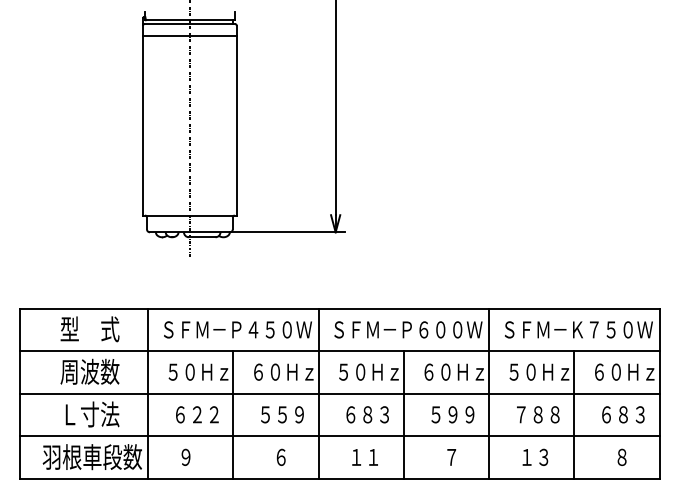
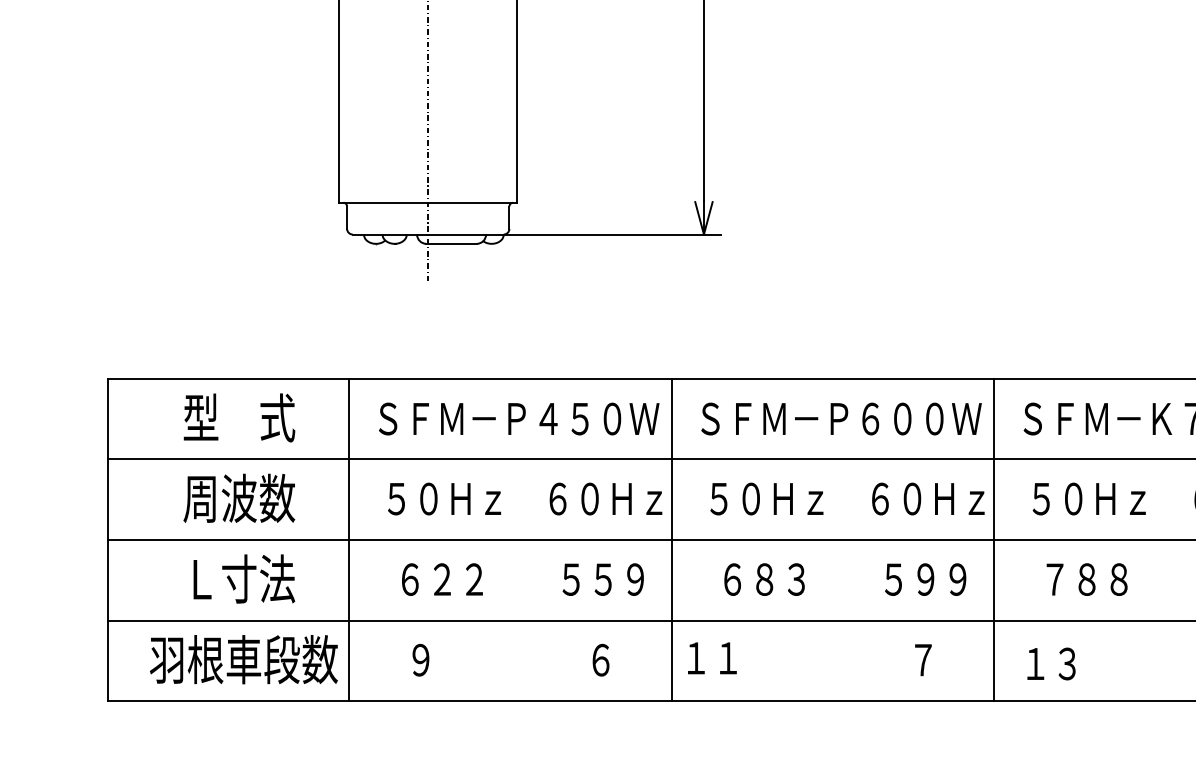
line: (233, 415) -> (510, 580), removed
line: (403, 415) -> (832, 580), removed
line: (574, 415) -> (1155, 580), removed
text: (535, 456) -> (1051, 662), moved
text: (364, 457) -> (711, 658), moved

